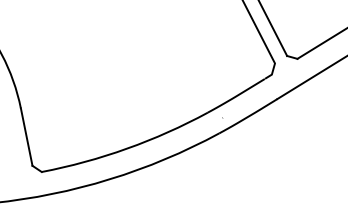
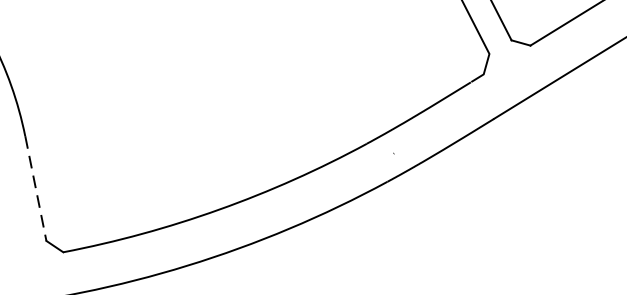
line: (26, 137) -> (35, 189), solid -> dashed

